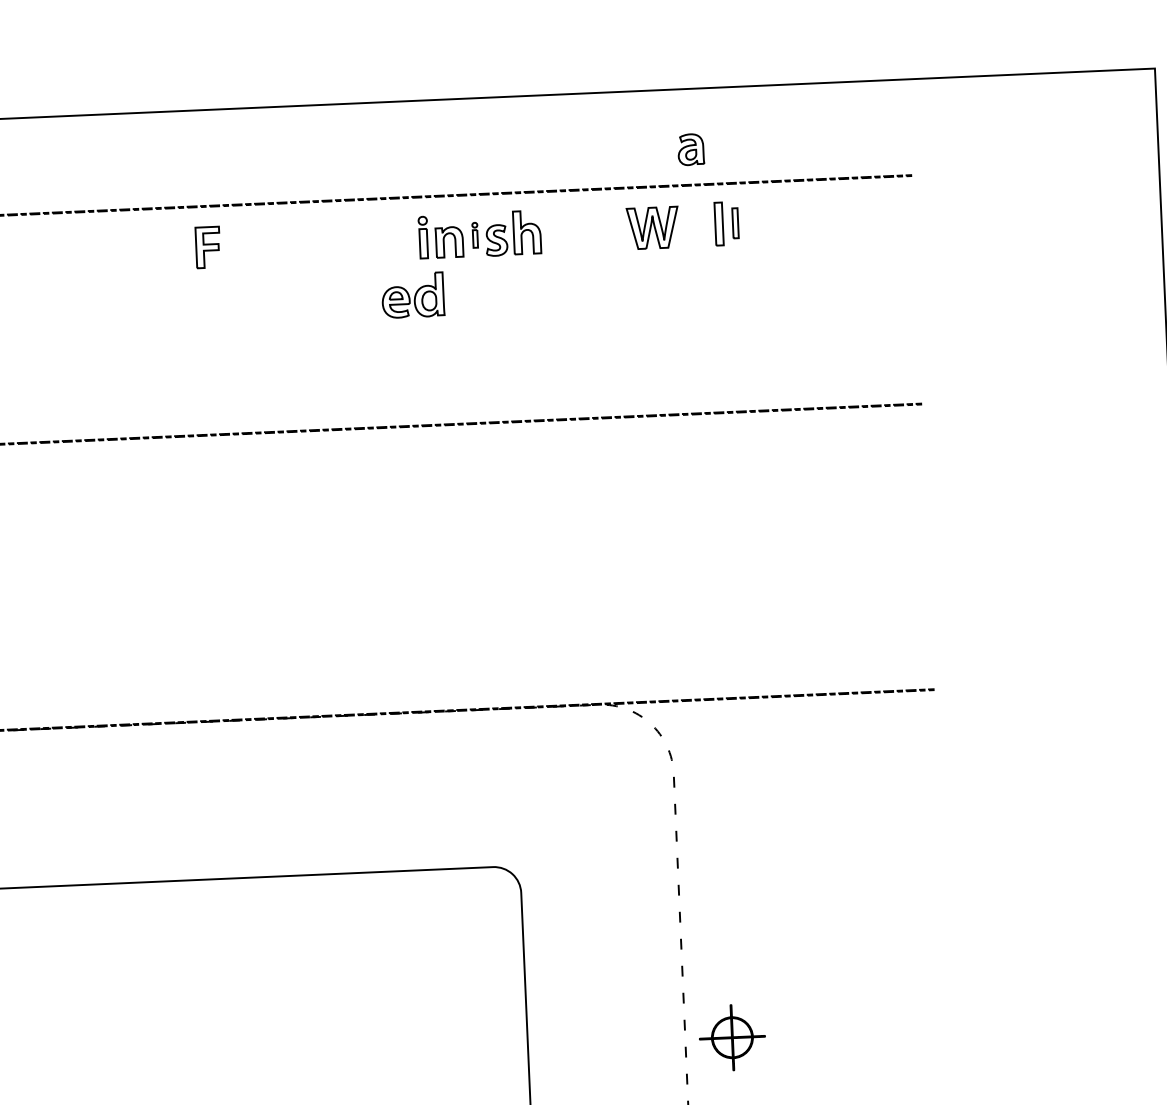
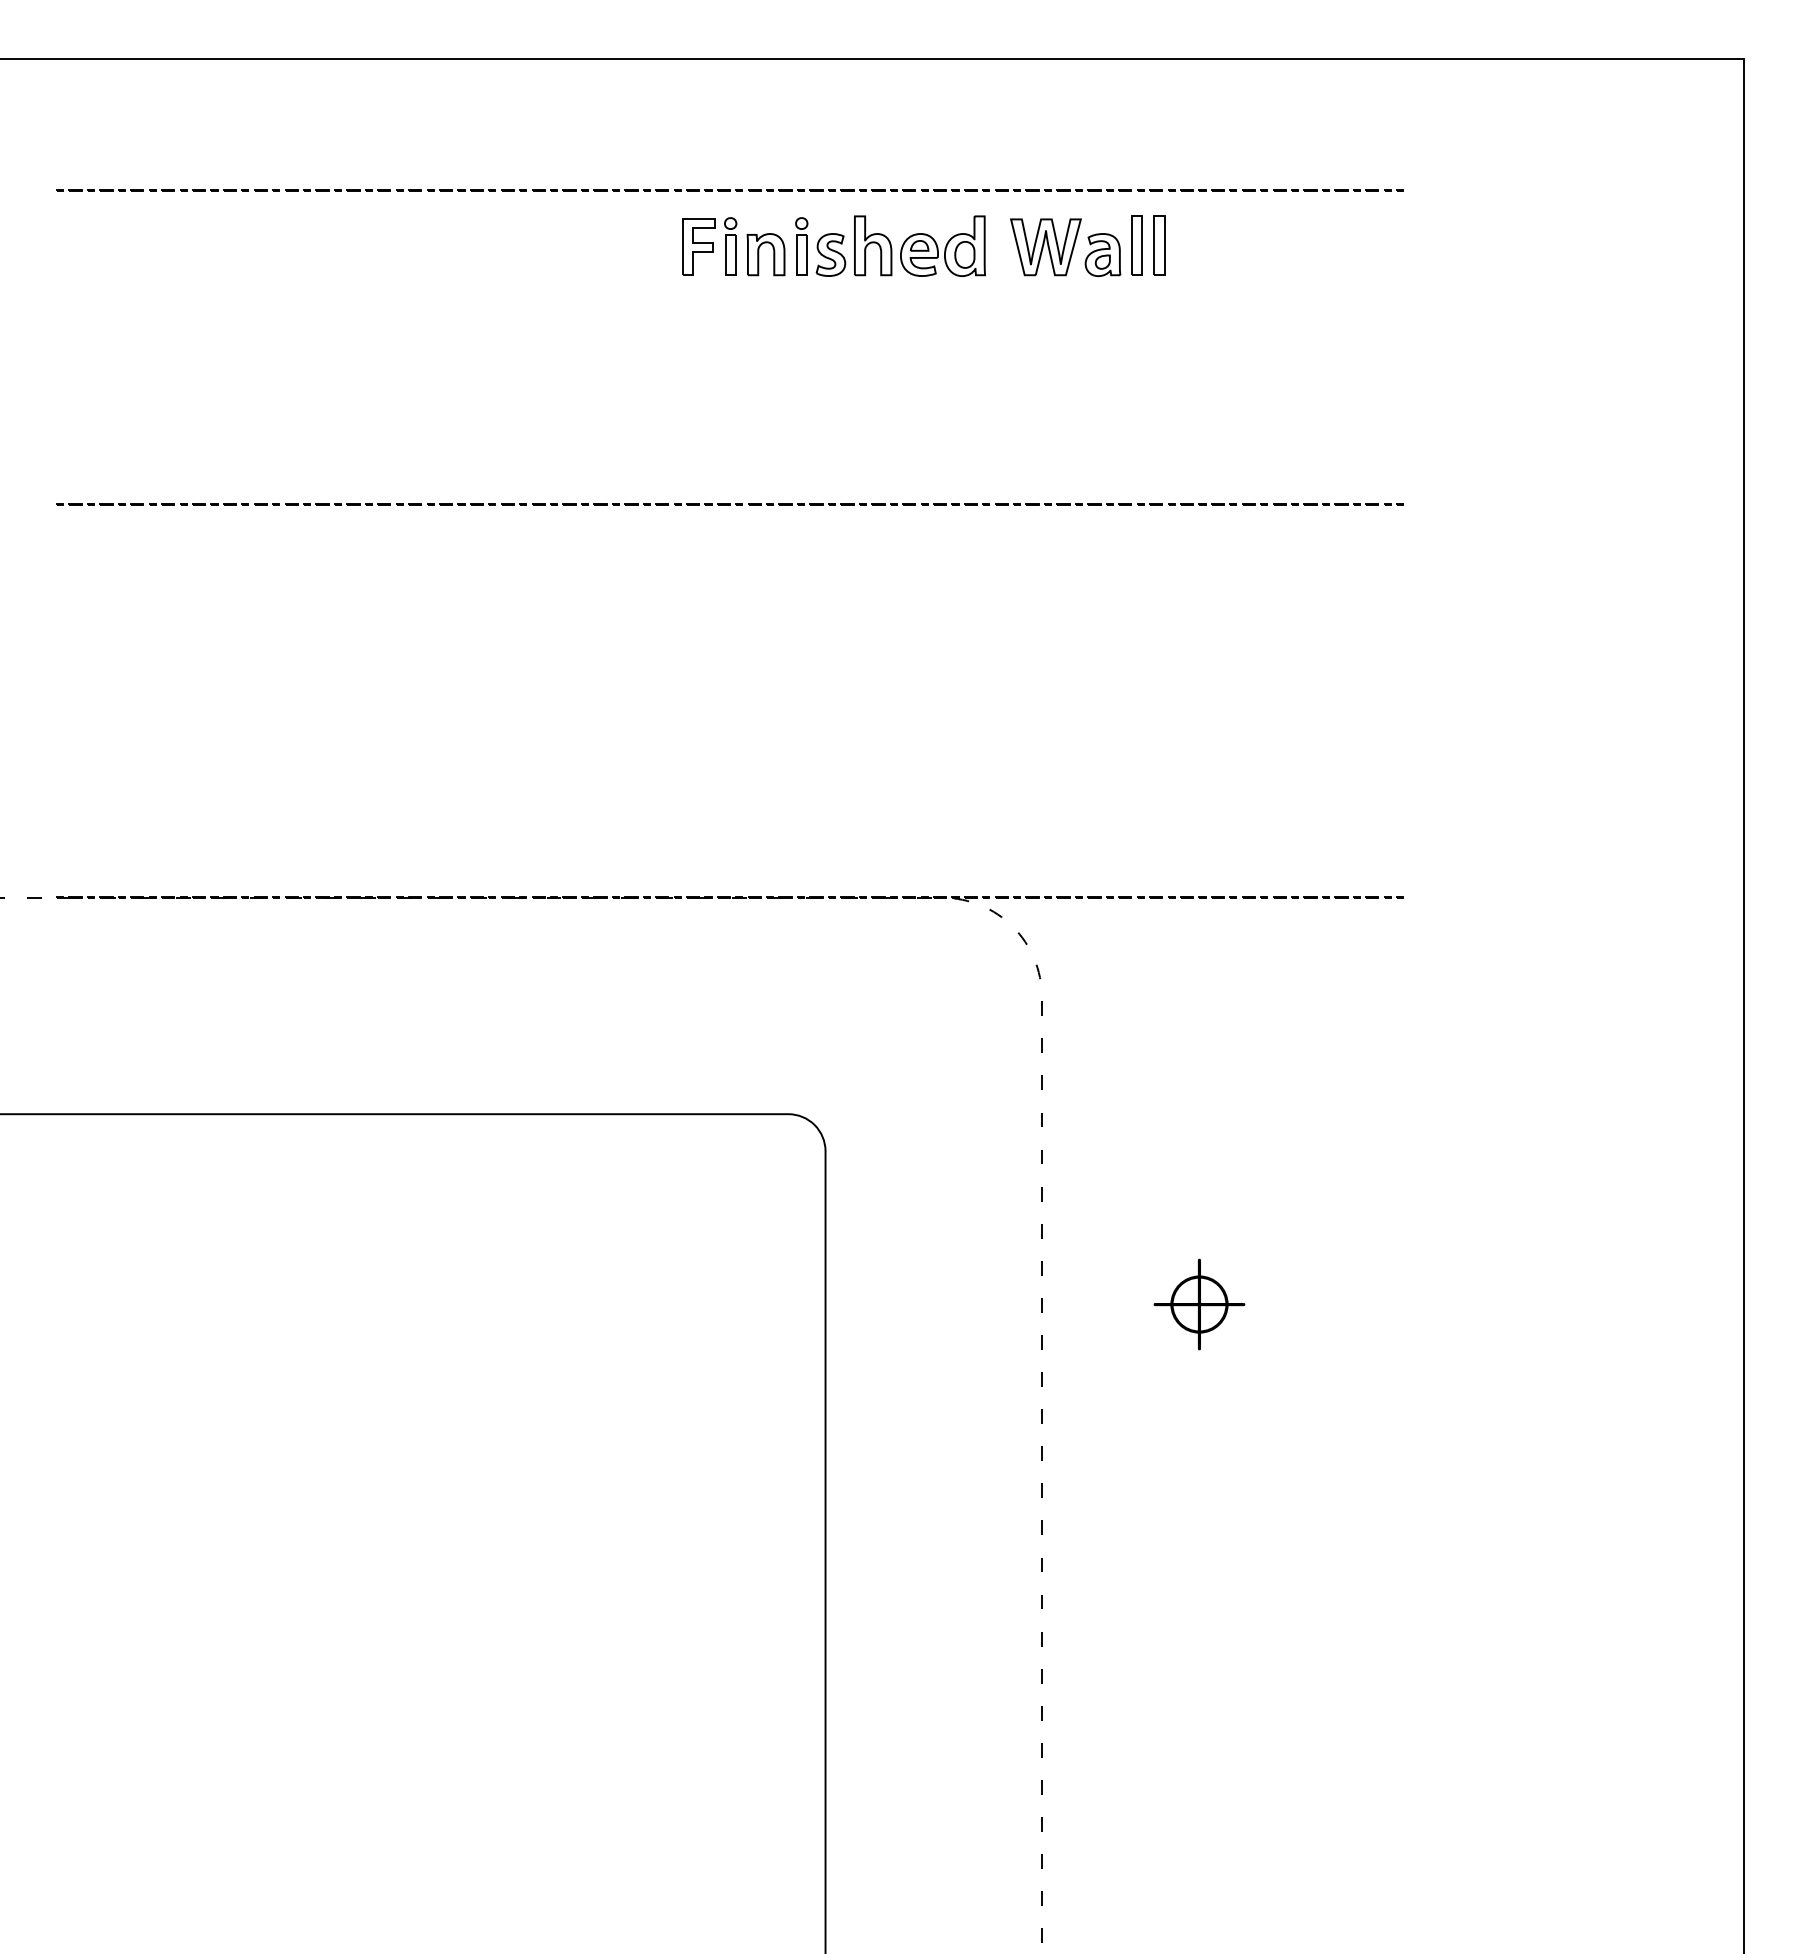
part: (690, 149) -> (1102, 254), moved
part: (735, 223) -> (1159, 245), size x1.43
part: (475, 235) -> (801, 246), size x1.67
part: (207, 246) -> (698, 246), moved
part: (412, 294) -> (942, 245), moved
part: (732, 1037) -> (1199, 1304), moved

